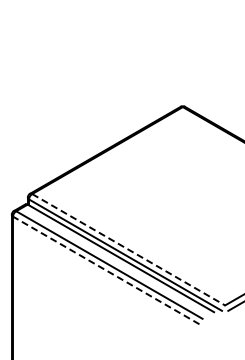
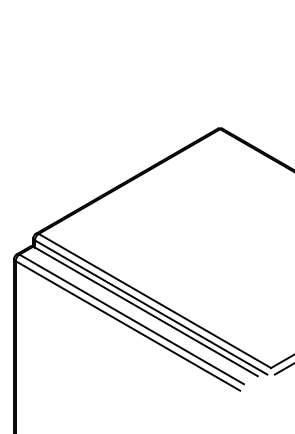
line: (129, 250) -> (155, 301), dashed -> solid
line: (106, 270) -> (128, 325), dashed -> solid

